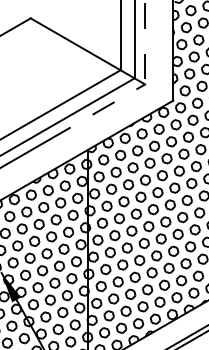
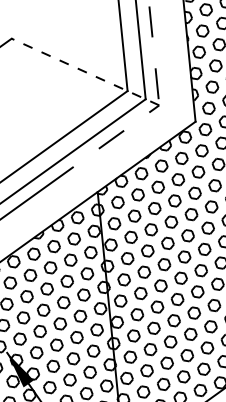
line: (87, 51) -> (84, 72), solid -> dashed

